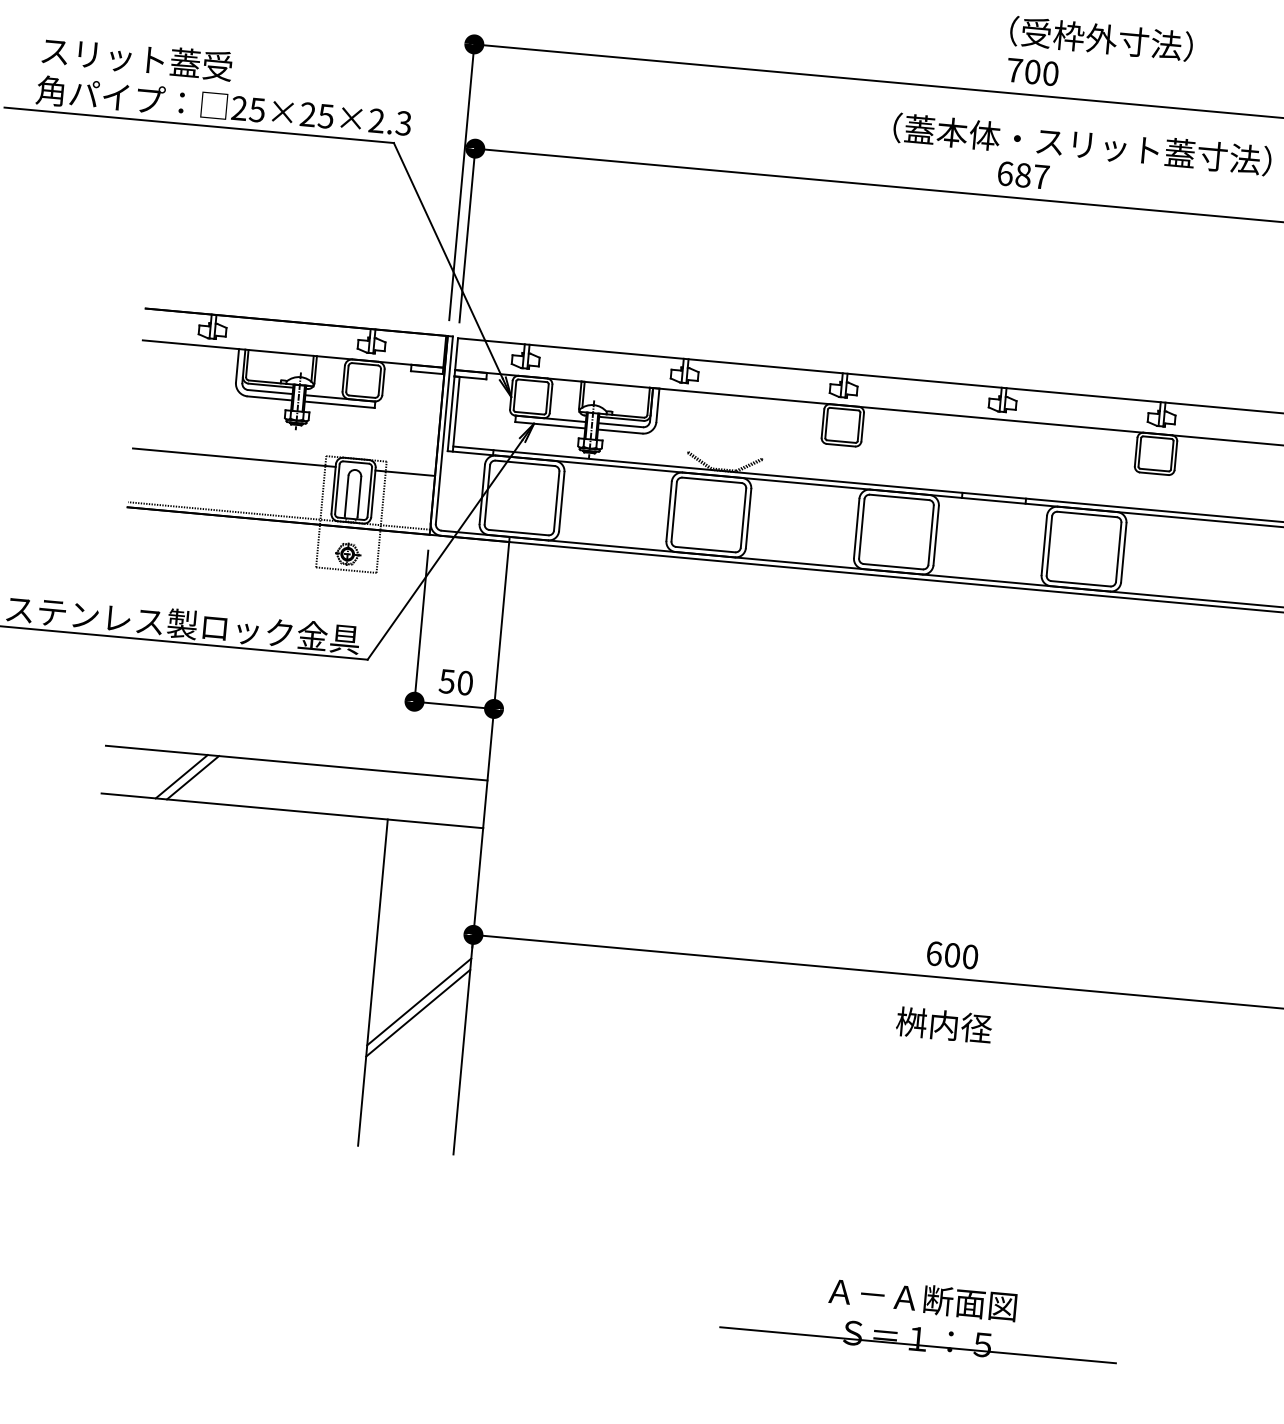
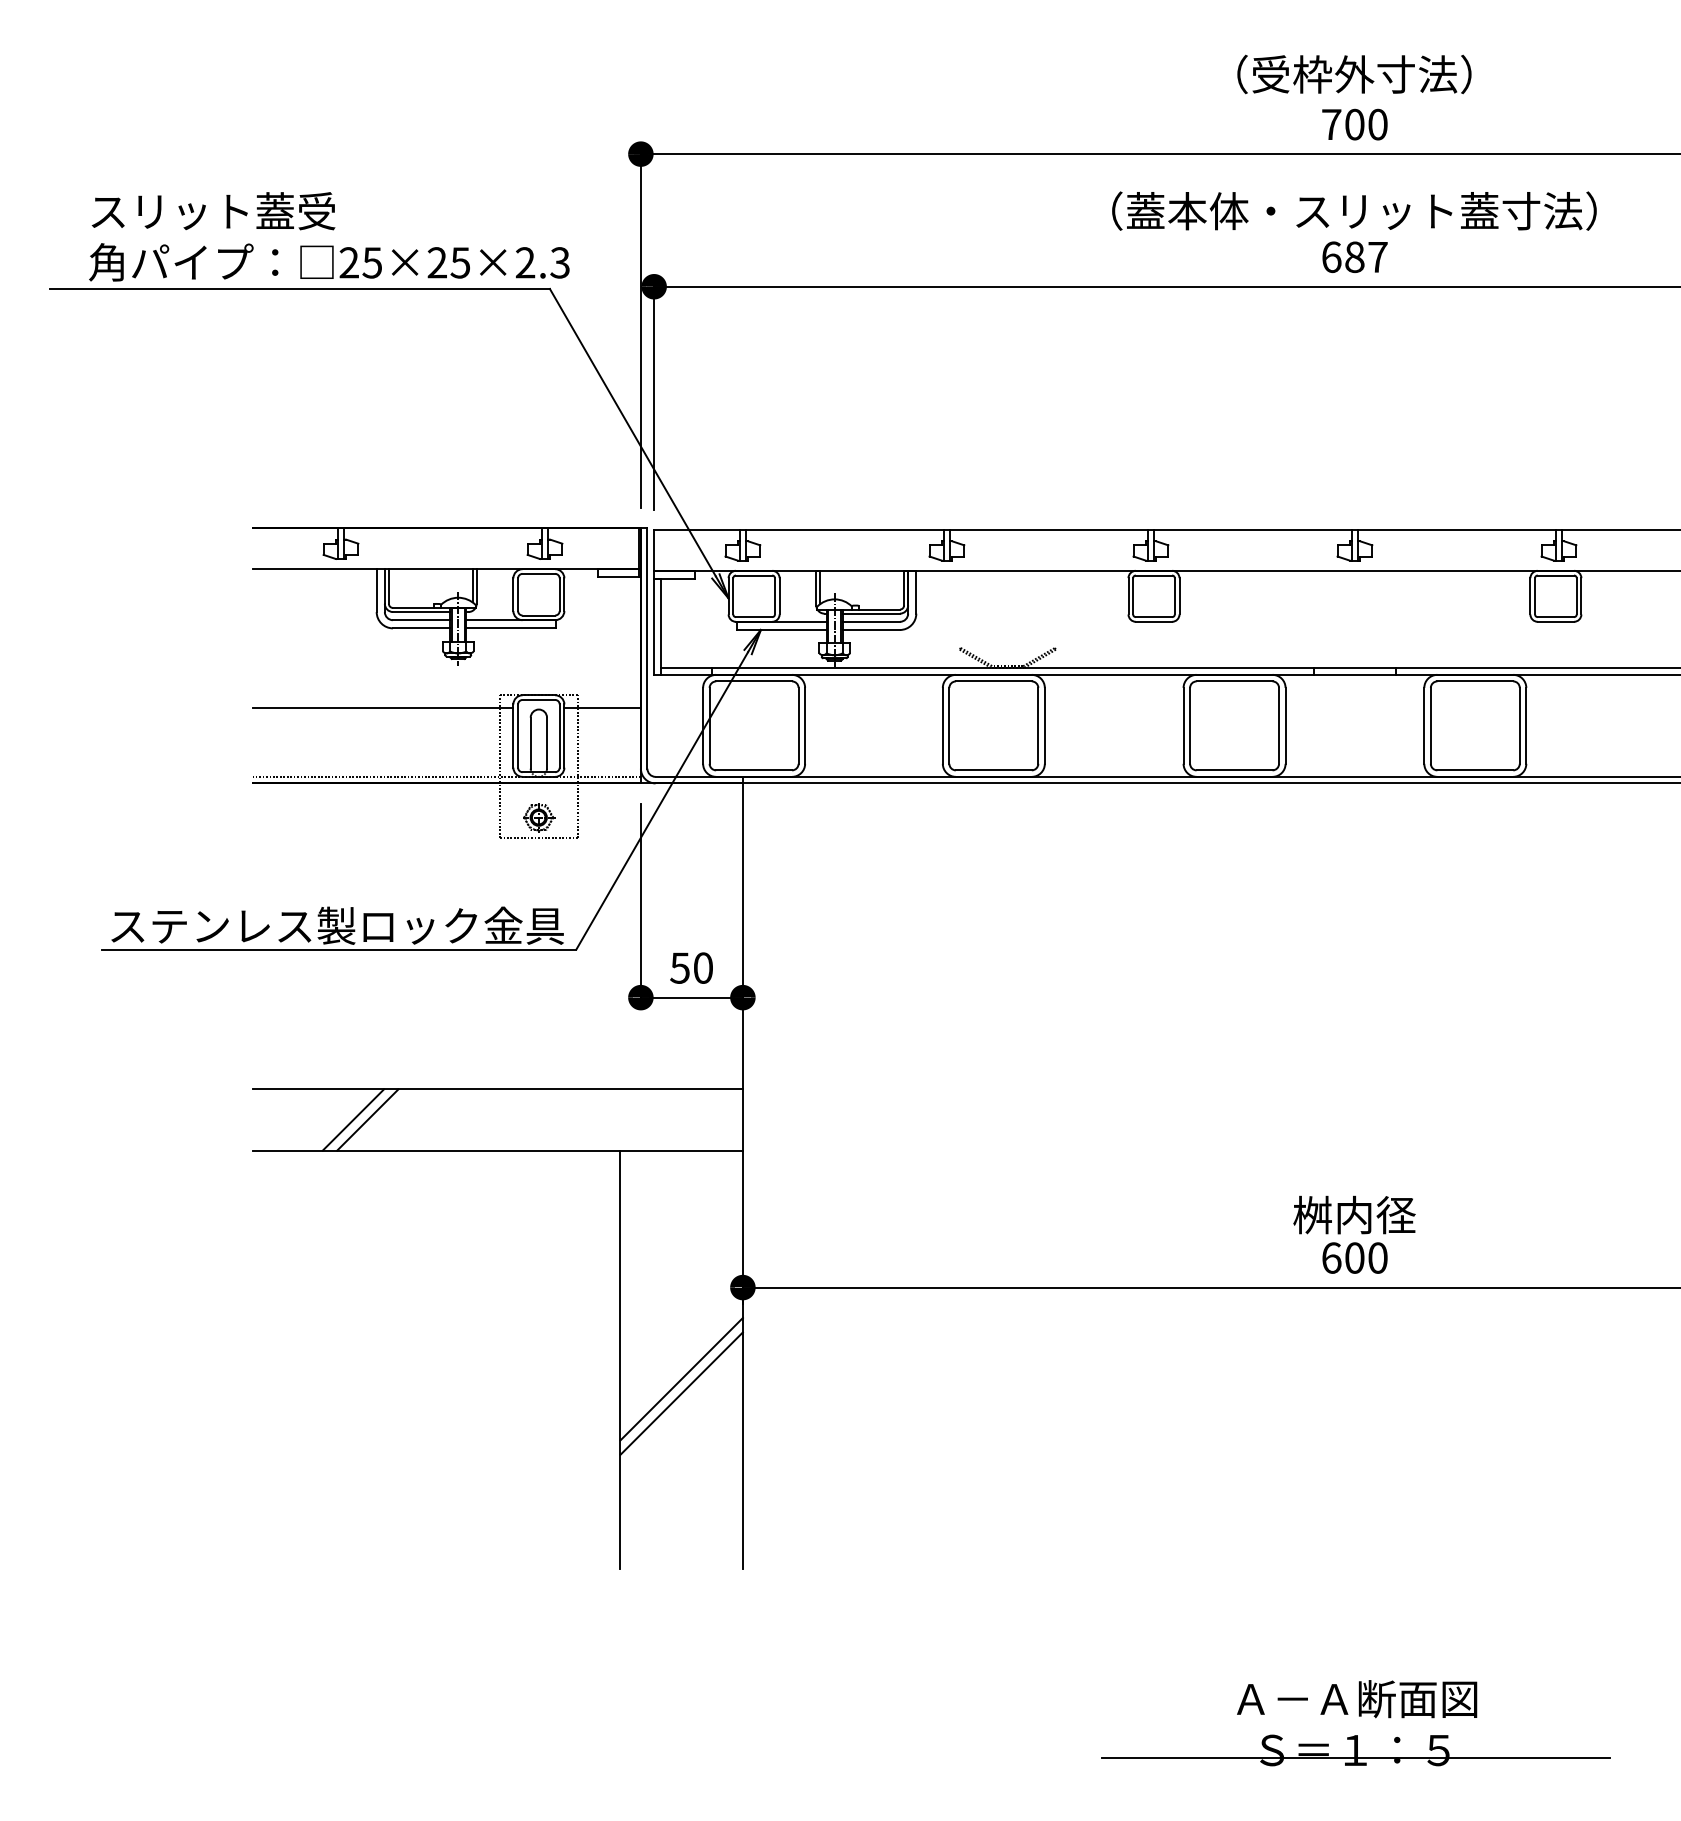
text: (1101, 38) -> (1354, 74), moved
text: (1082, 144) -> (1354, 210), moved
text: (944, 1024) -> (1354, 1214), moved

